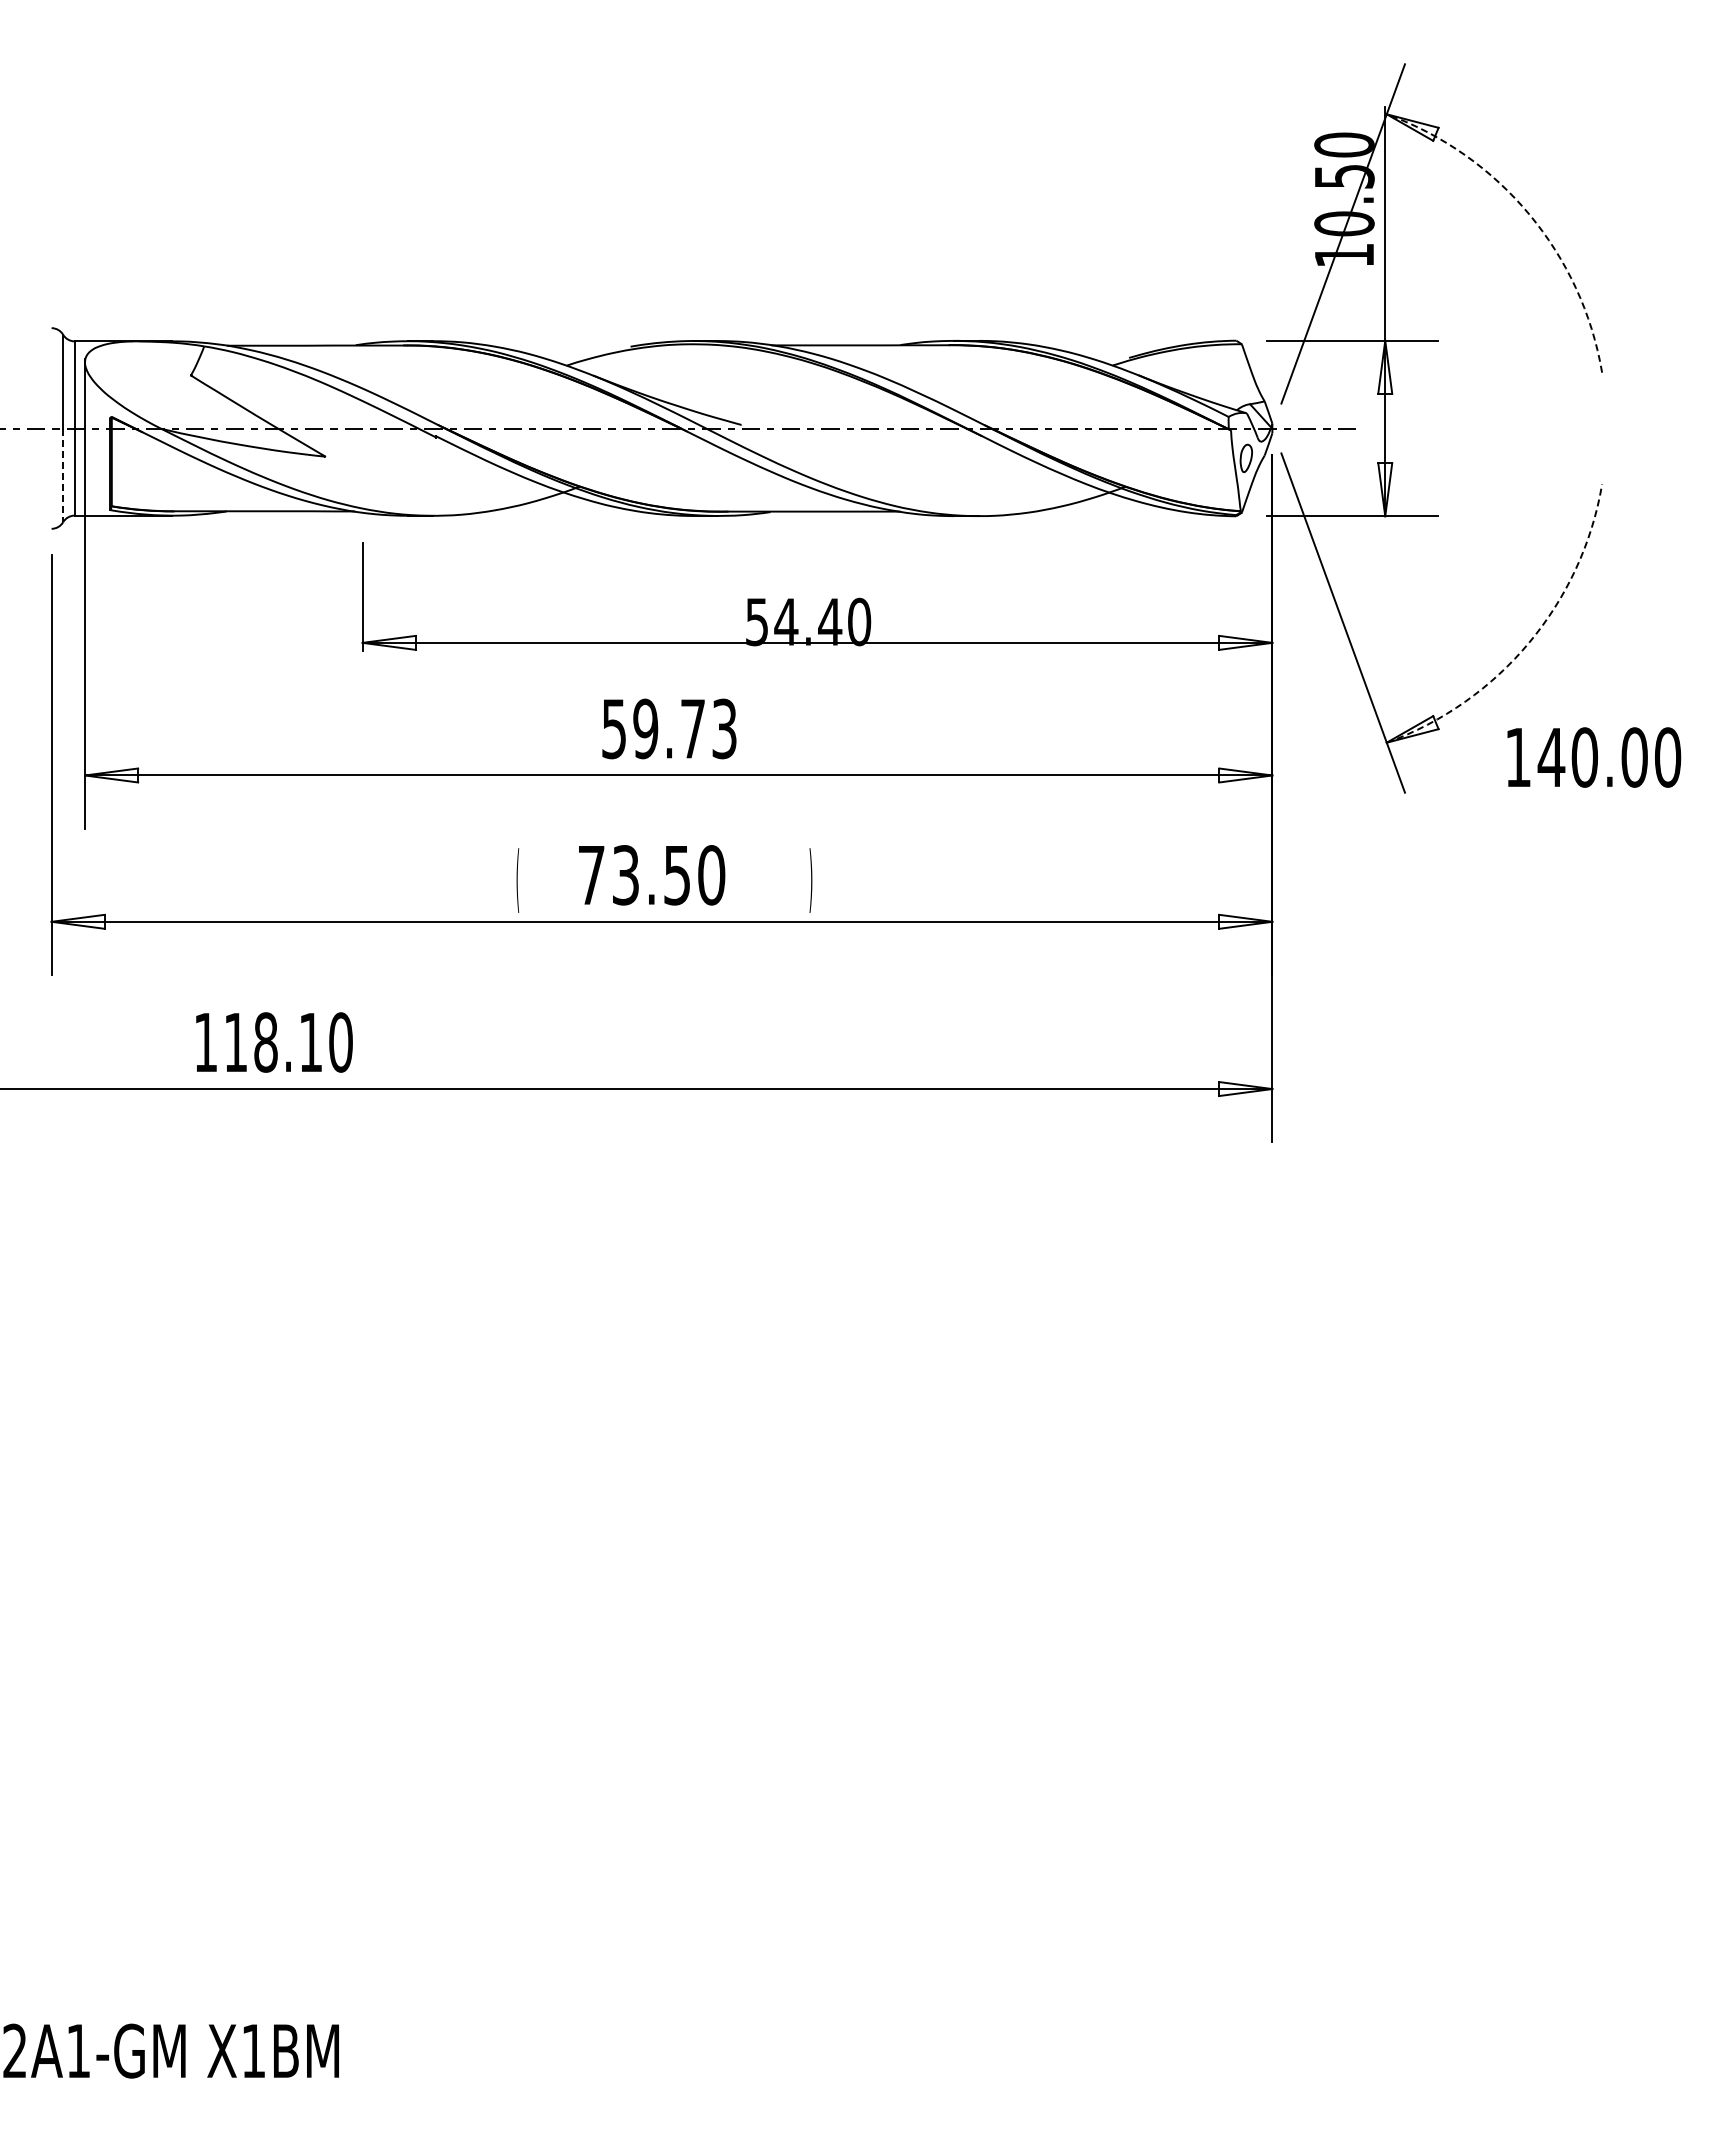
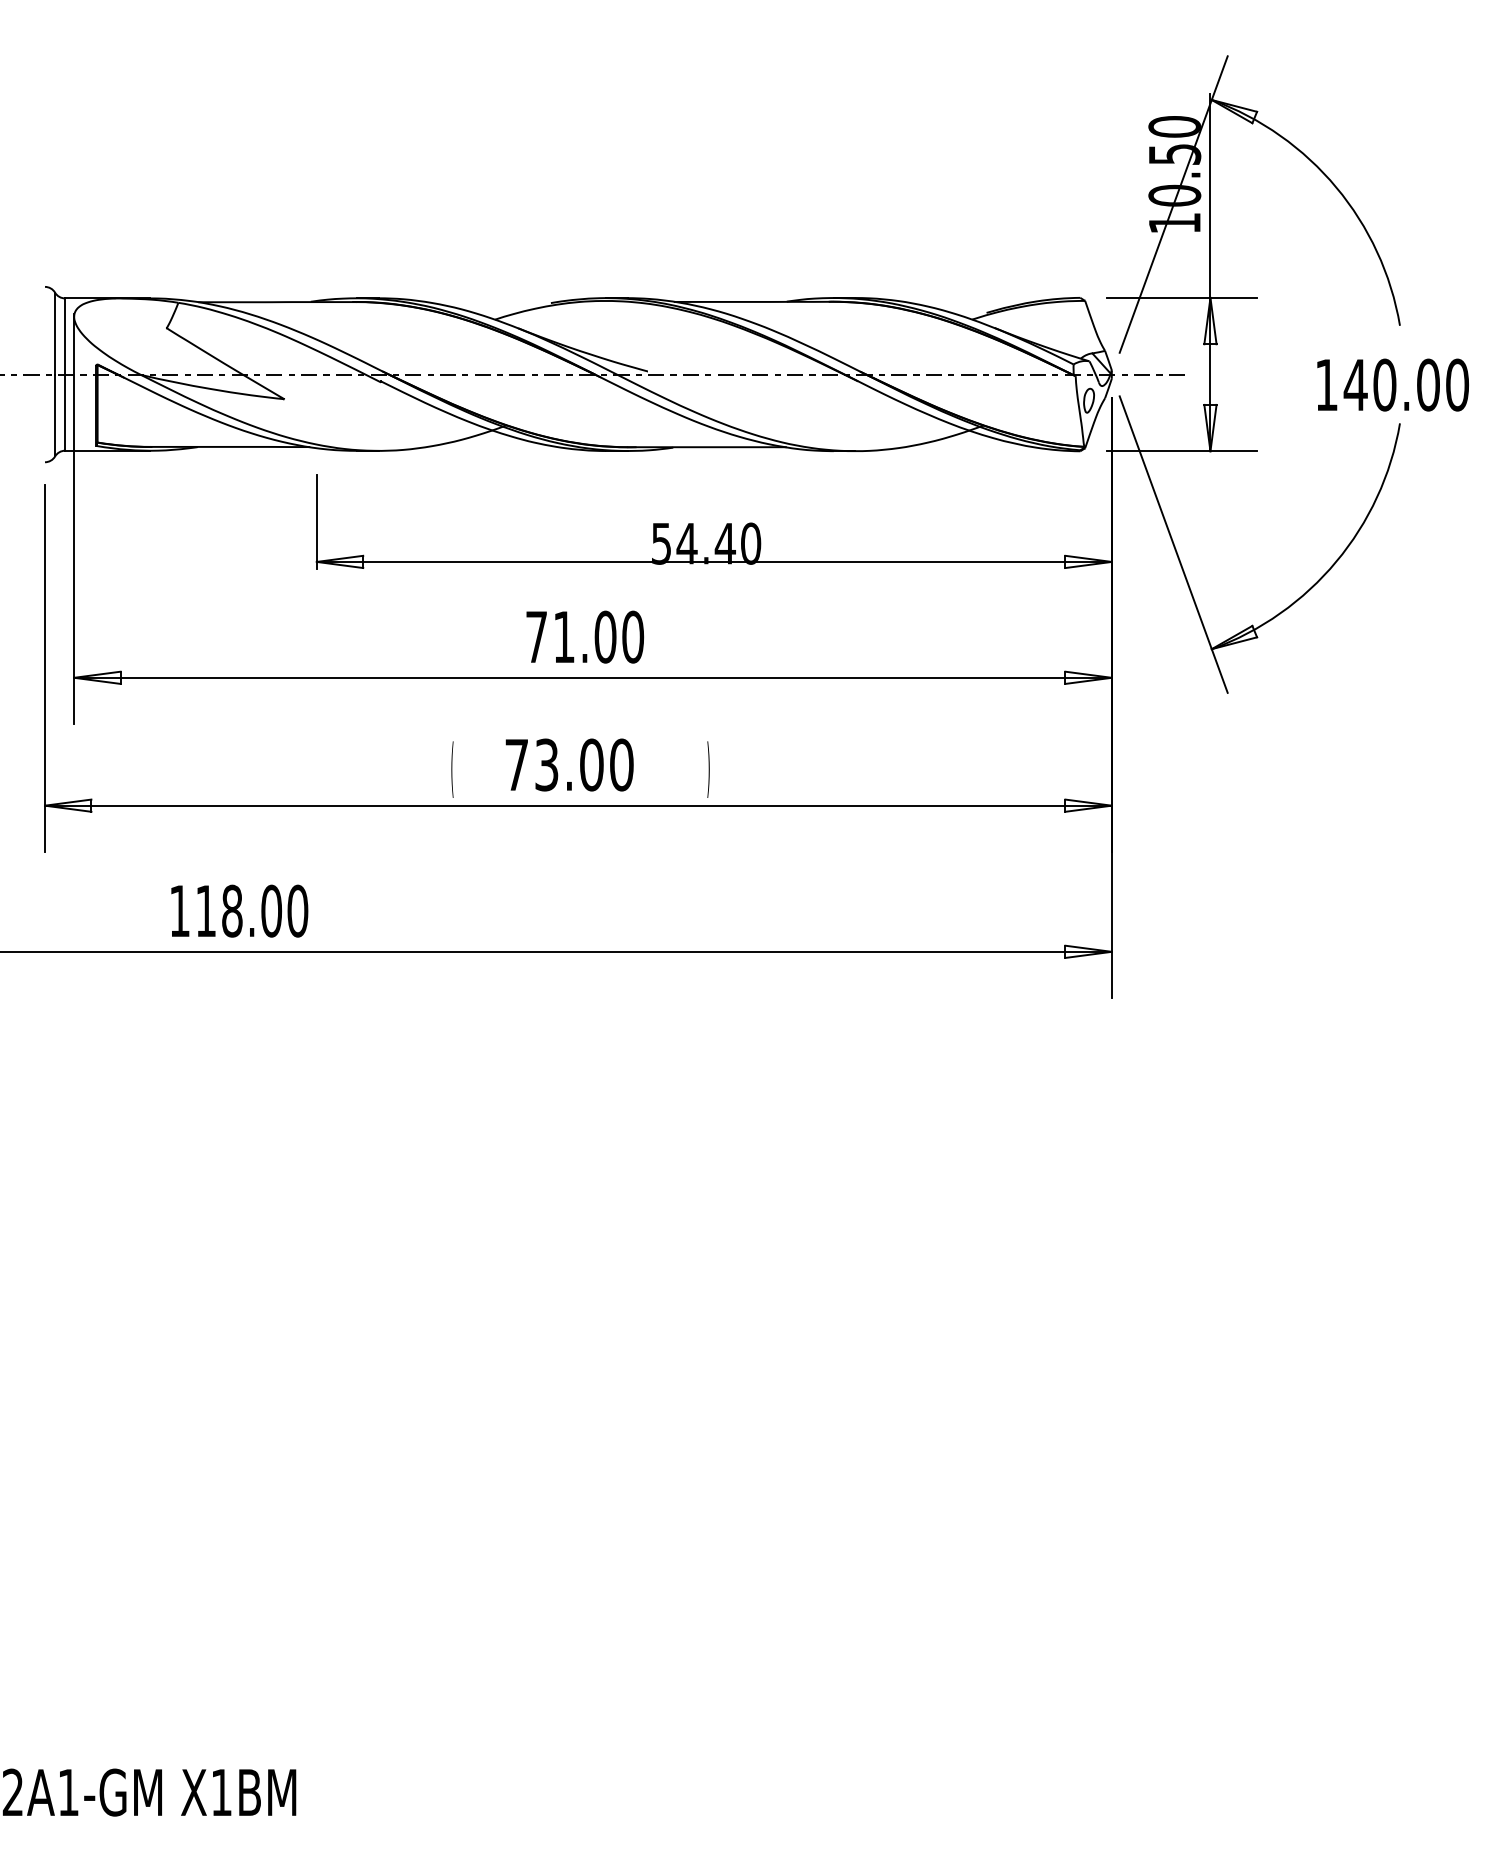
arc: (1529, 214) -> (1336, 187), dashed -> solid
line: (63, 475) -> (55, 415), dashed -> solid
arc: (1529, 642) -> (1336, 561), dashed -> solid
text: (669, 728) -> (584, 636), 59.73 -> 71.00
text: (1594, 757) -> (1393, 385), moved
text: (676, 875) -> (591, 765), 73.50 -> 73.00
text: (310, 1042) -> (271, 911), 118.10 -> 118.00

